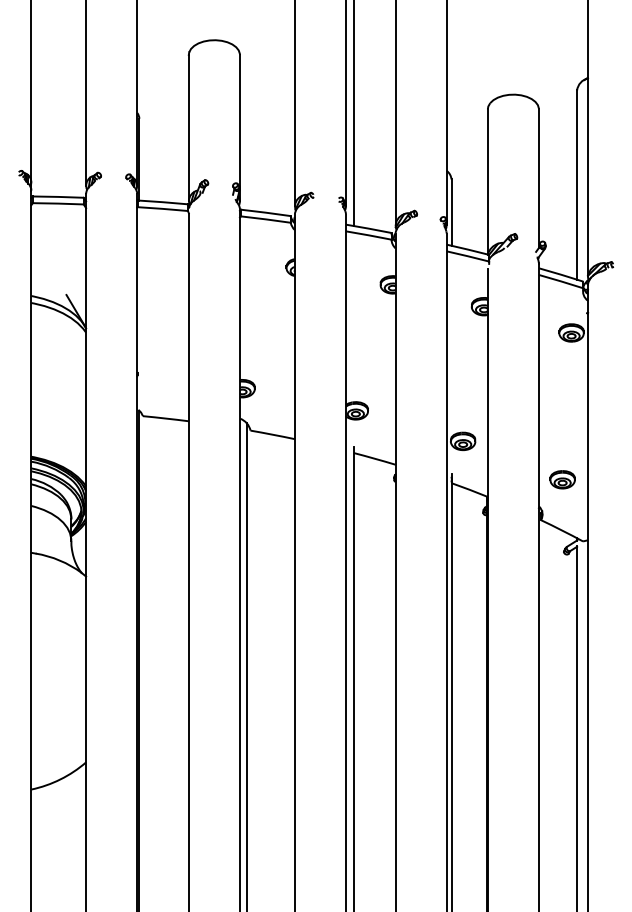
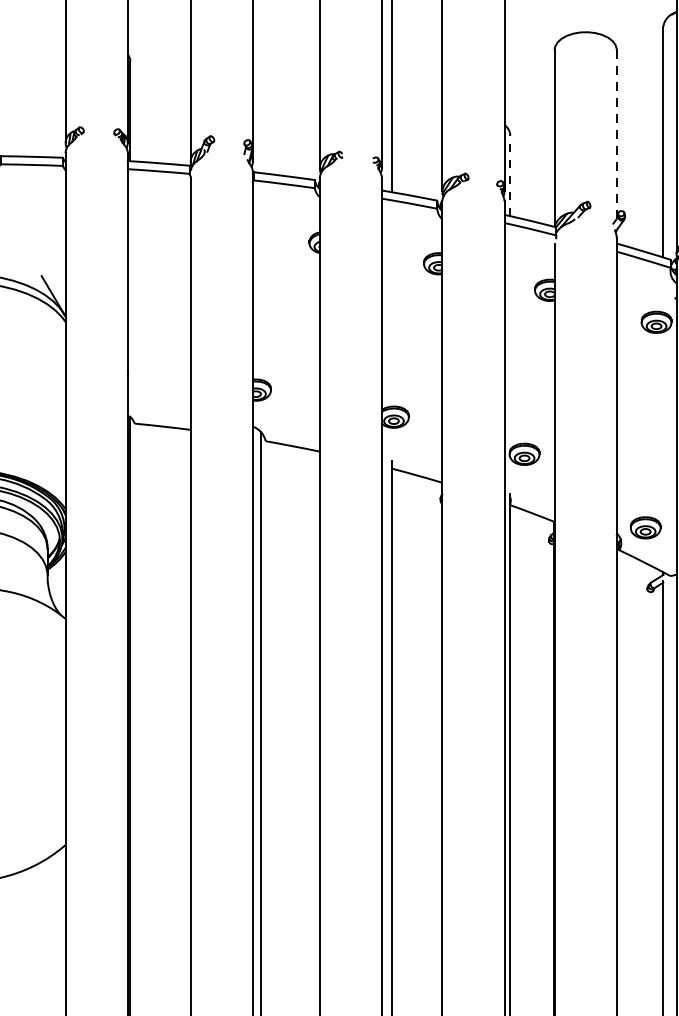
line: (538, 178) -> (616, 134), solid -> dashed
line: (451, 212) -> (510, 175), solid -> dashed
part: (562, 479) -> (645, 527), moved

